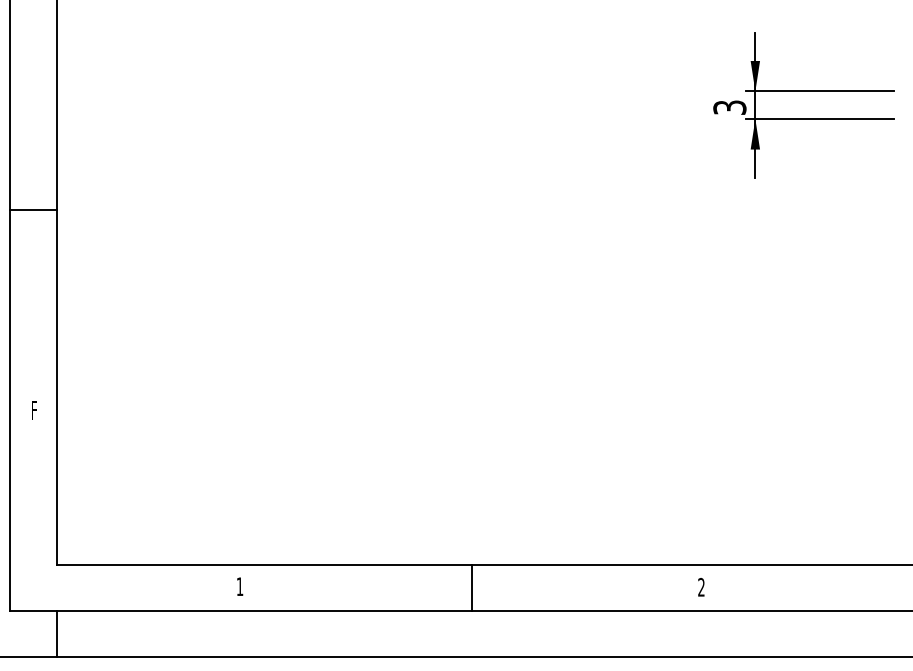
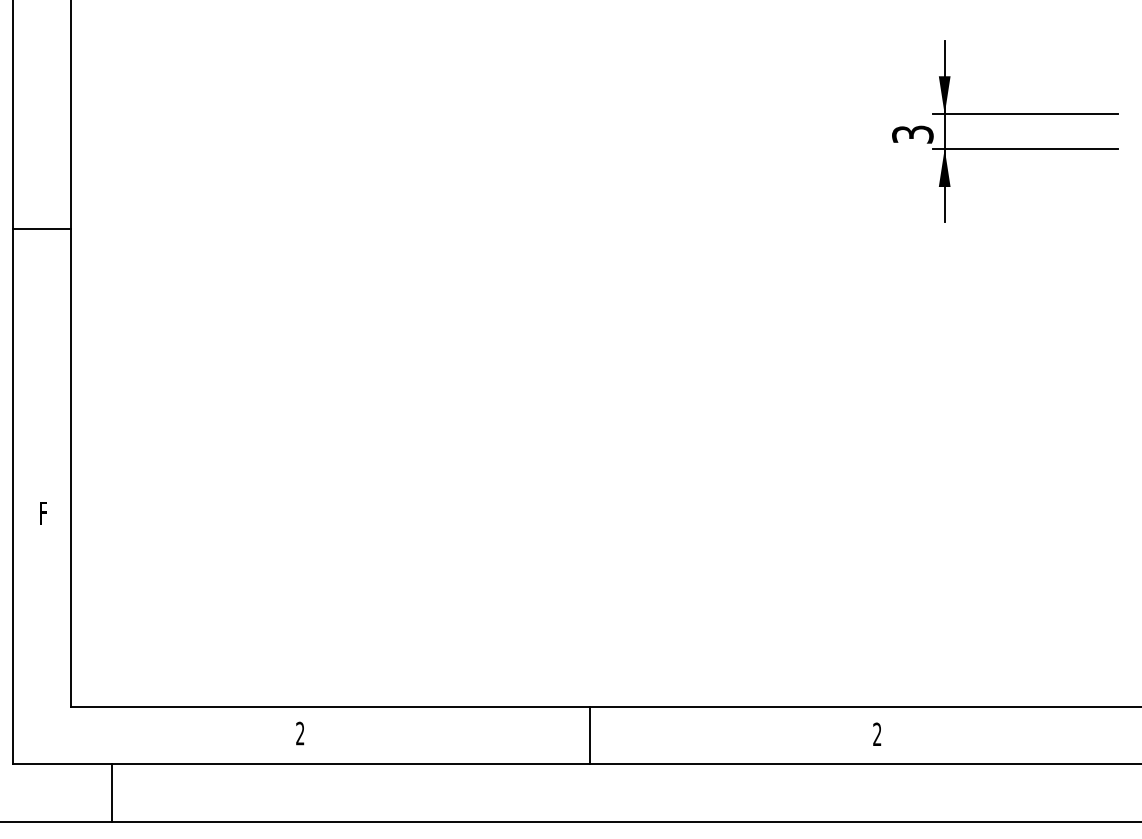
line: (33, 210) -> (42, 229), moved
text: (239, 586) -> (299, 733), 1 -> 2
line: (56, 634) -> (112, 793), moved

